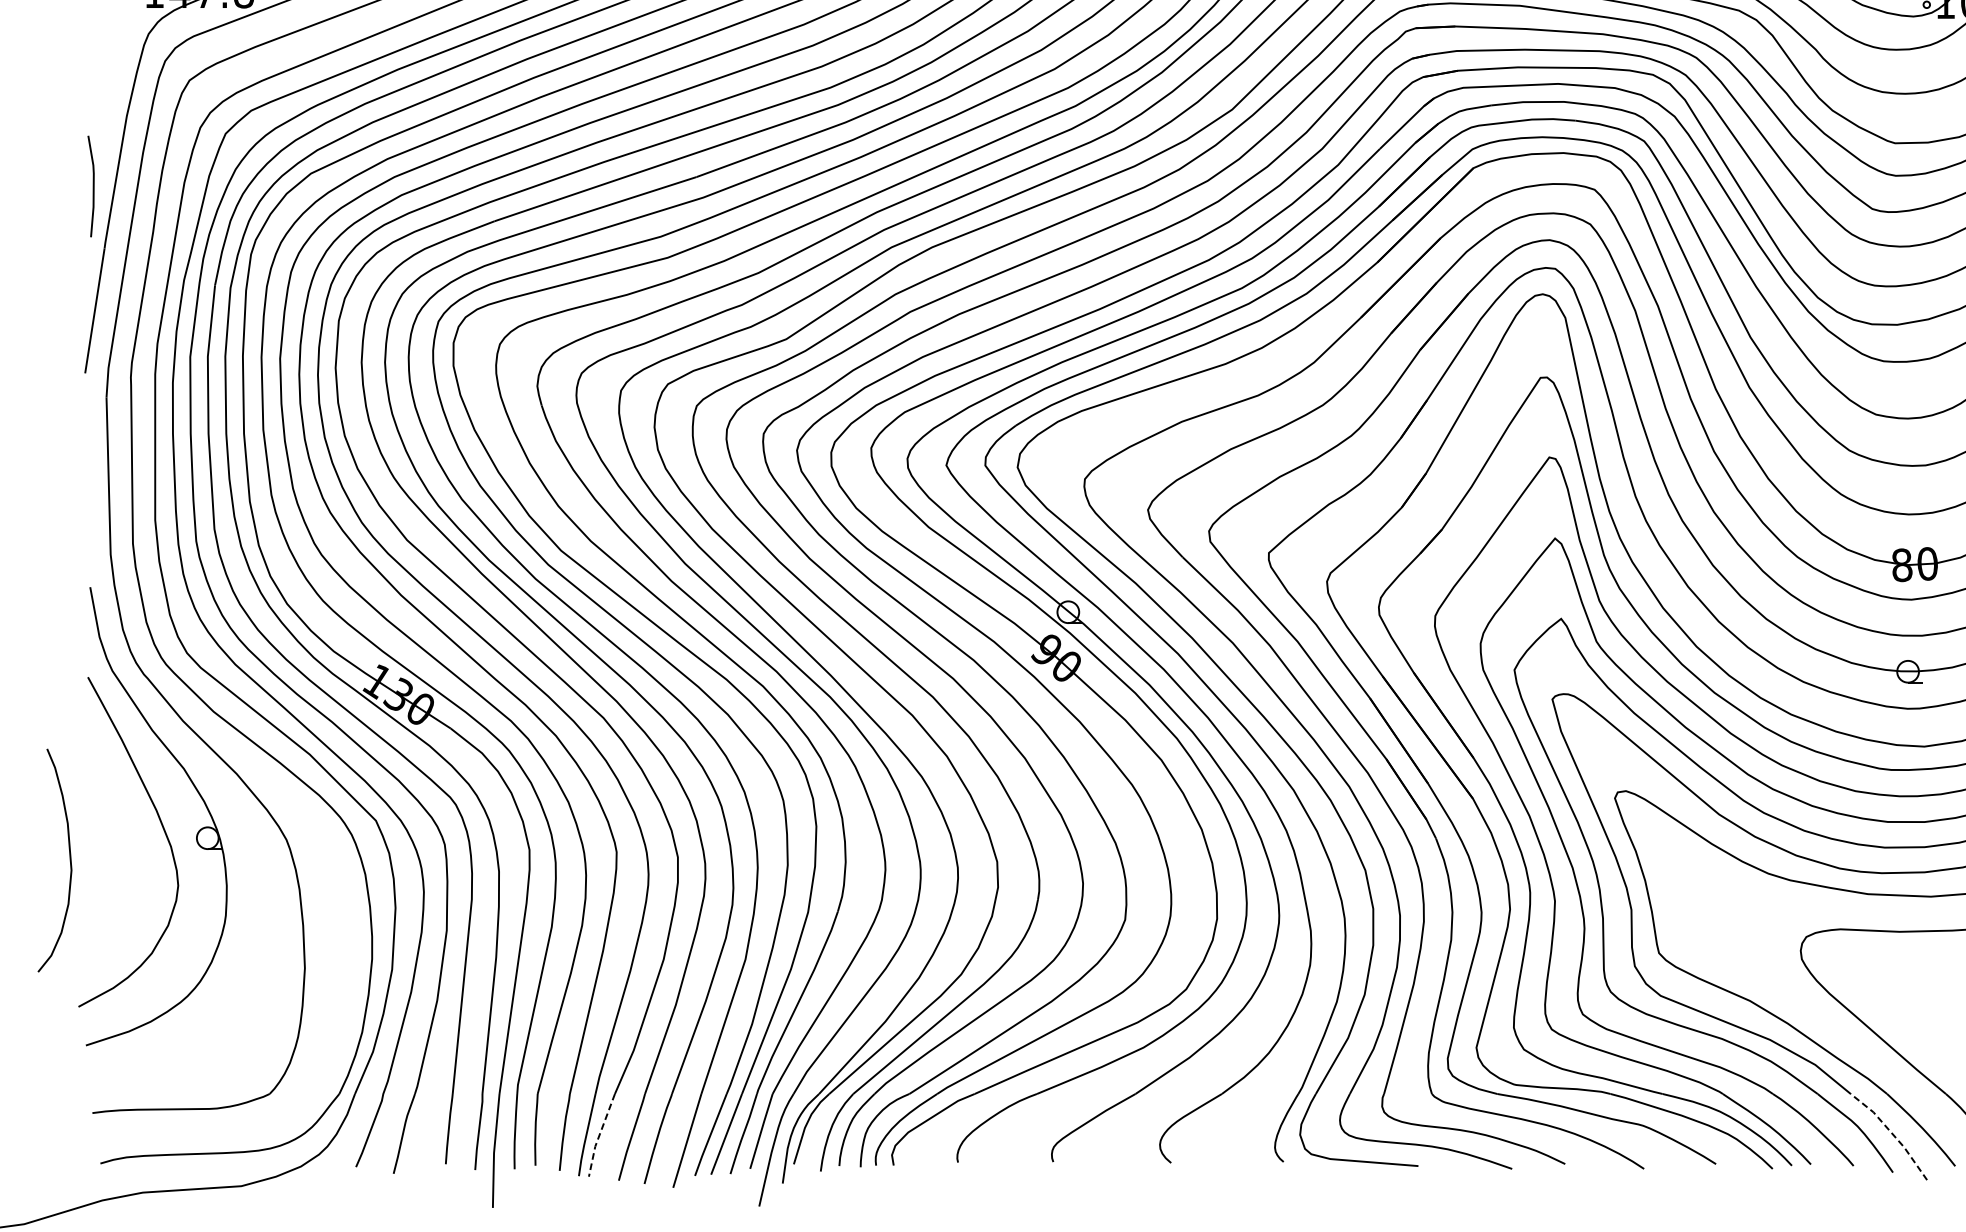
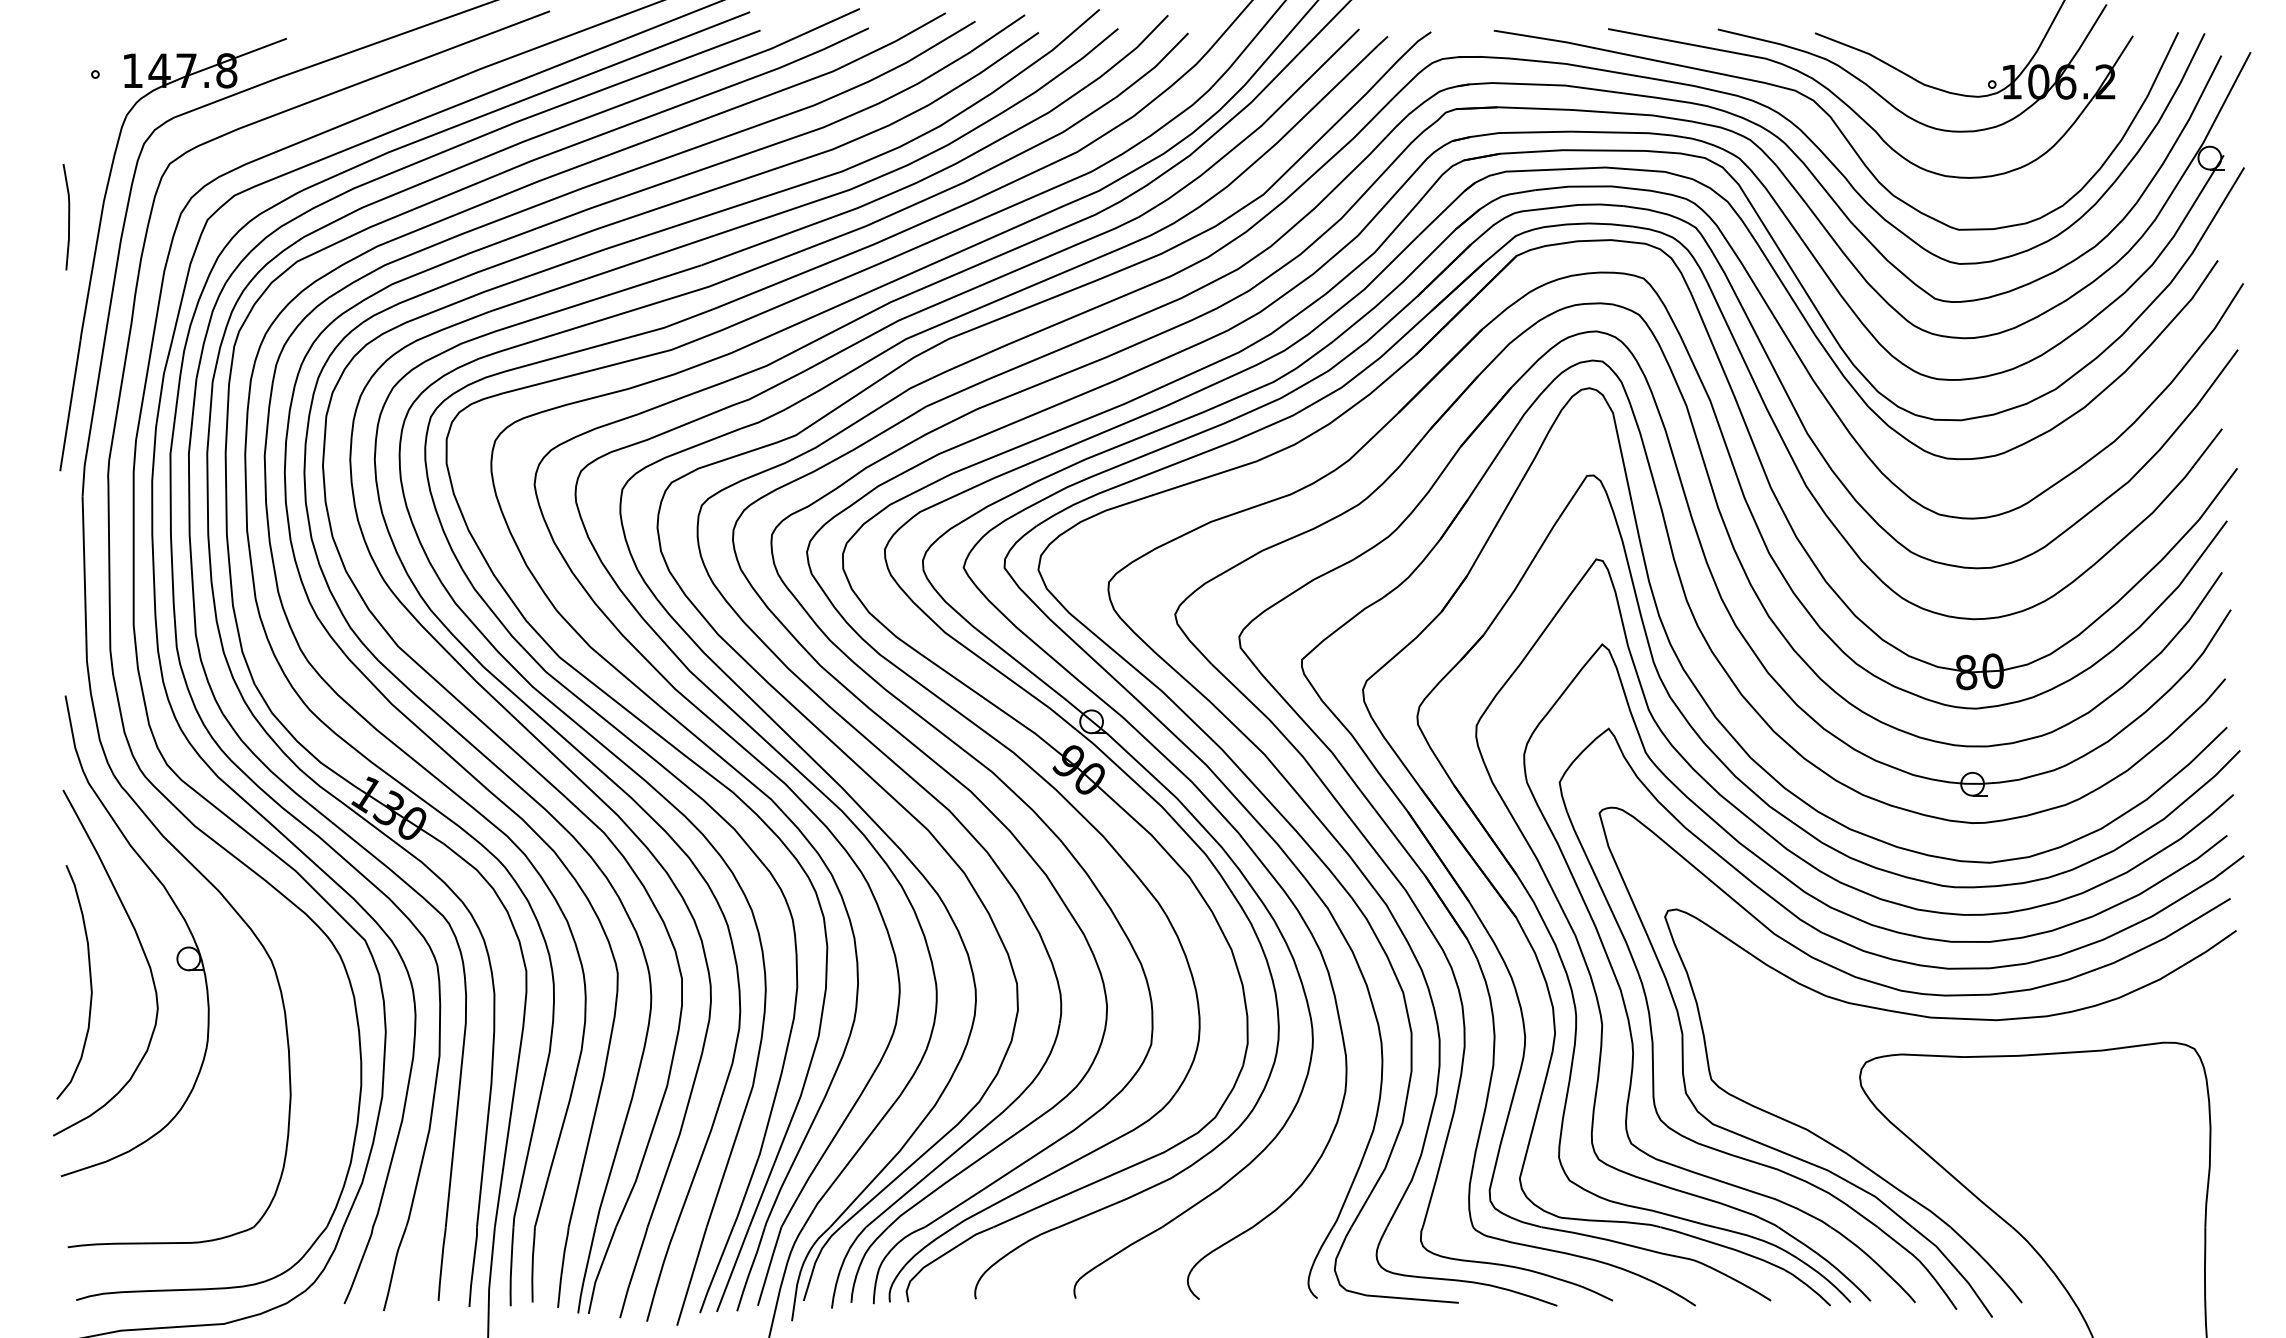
line: (93, 186) -> (68, 217), moved
curve: (69, 856) -> (89, 978), moved
line: (1891, 1133) -> (1955, 1268), dashed -> solid
line: (599, 1136) -> (599, 1271), dashed -> solid

